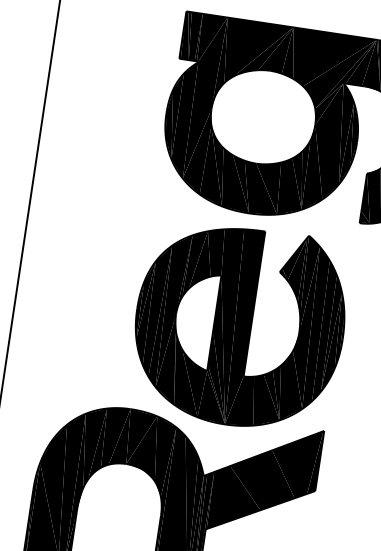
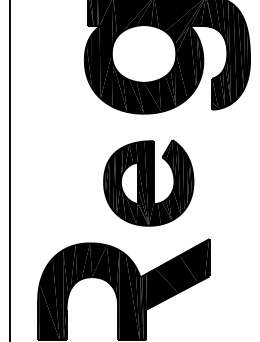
part: (239, 325) -> (148, 182), size x0.7

